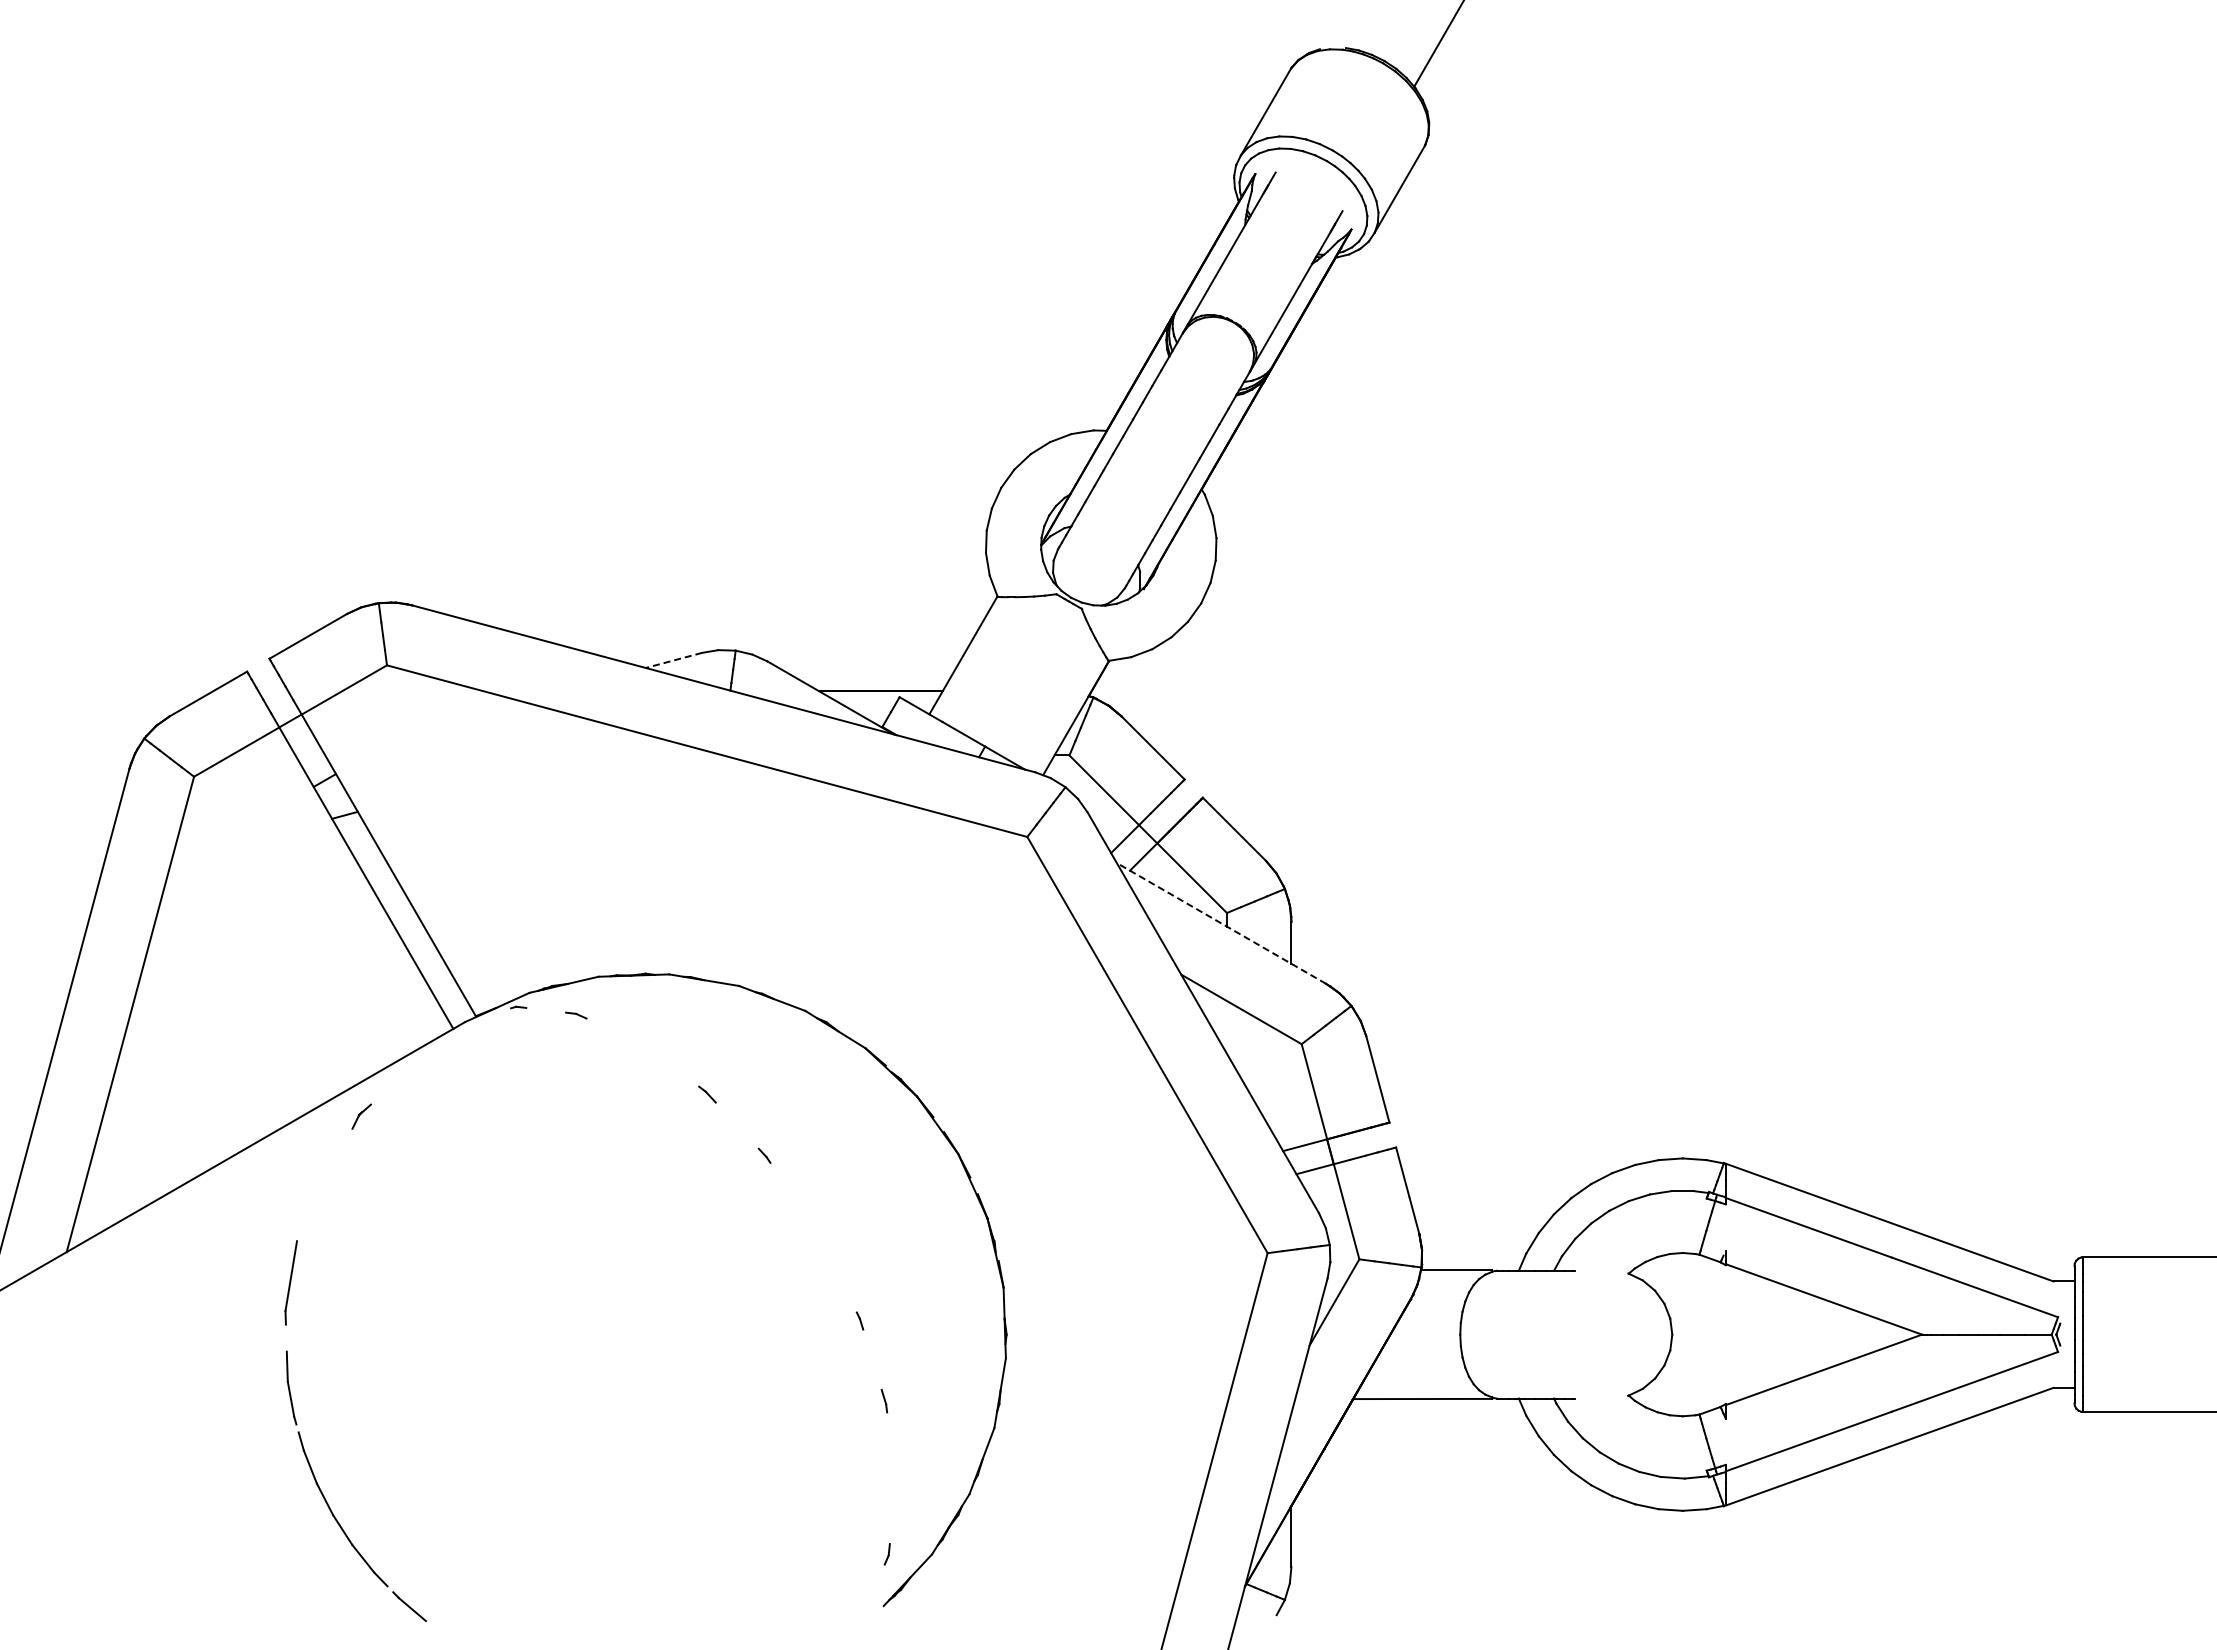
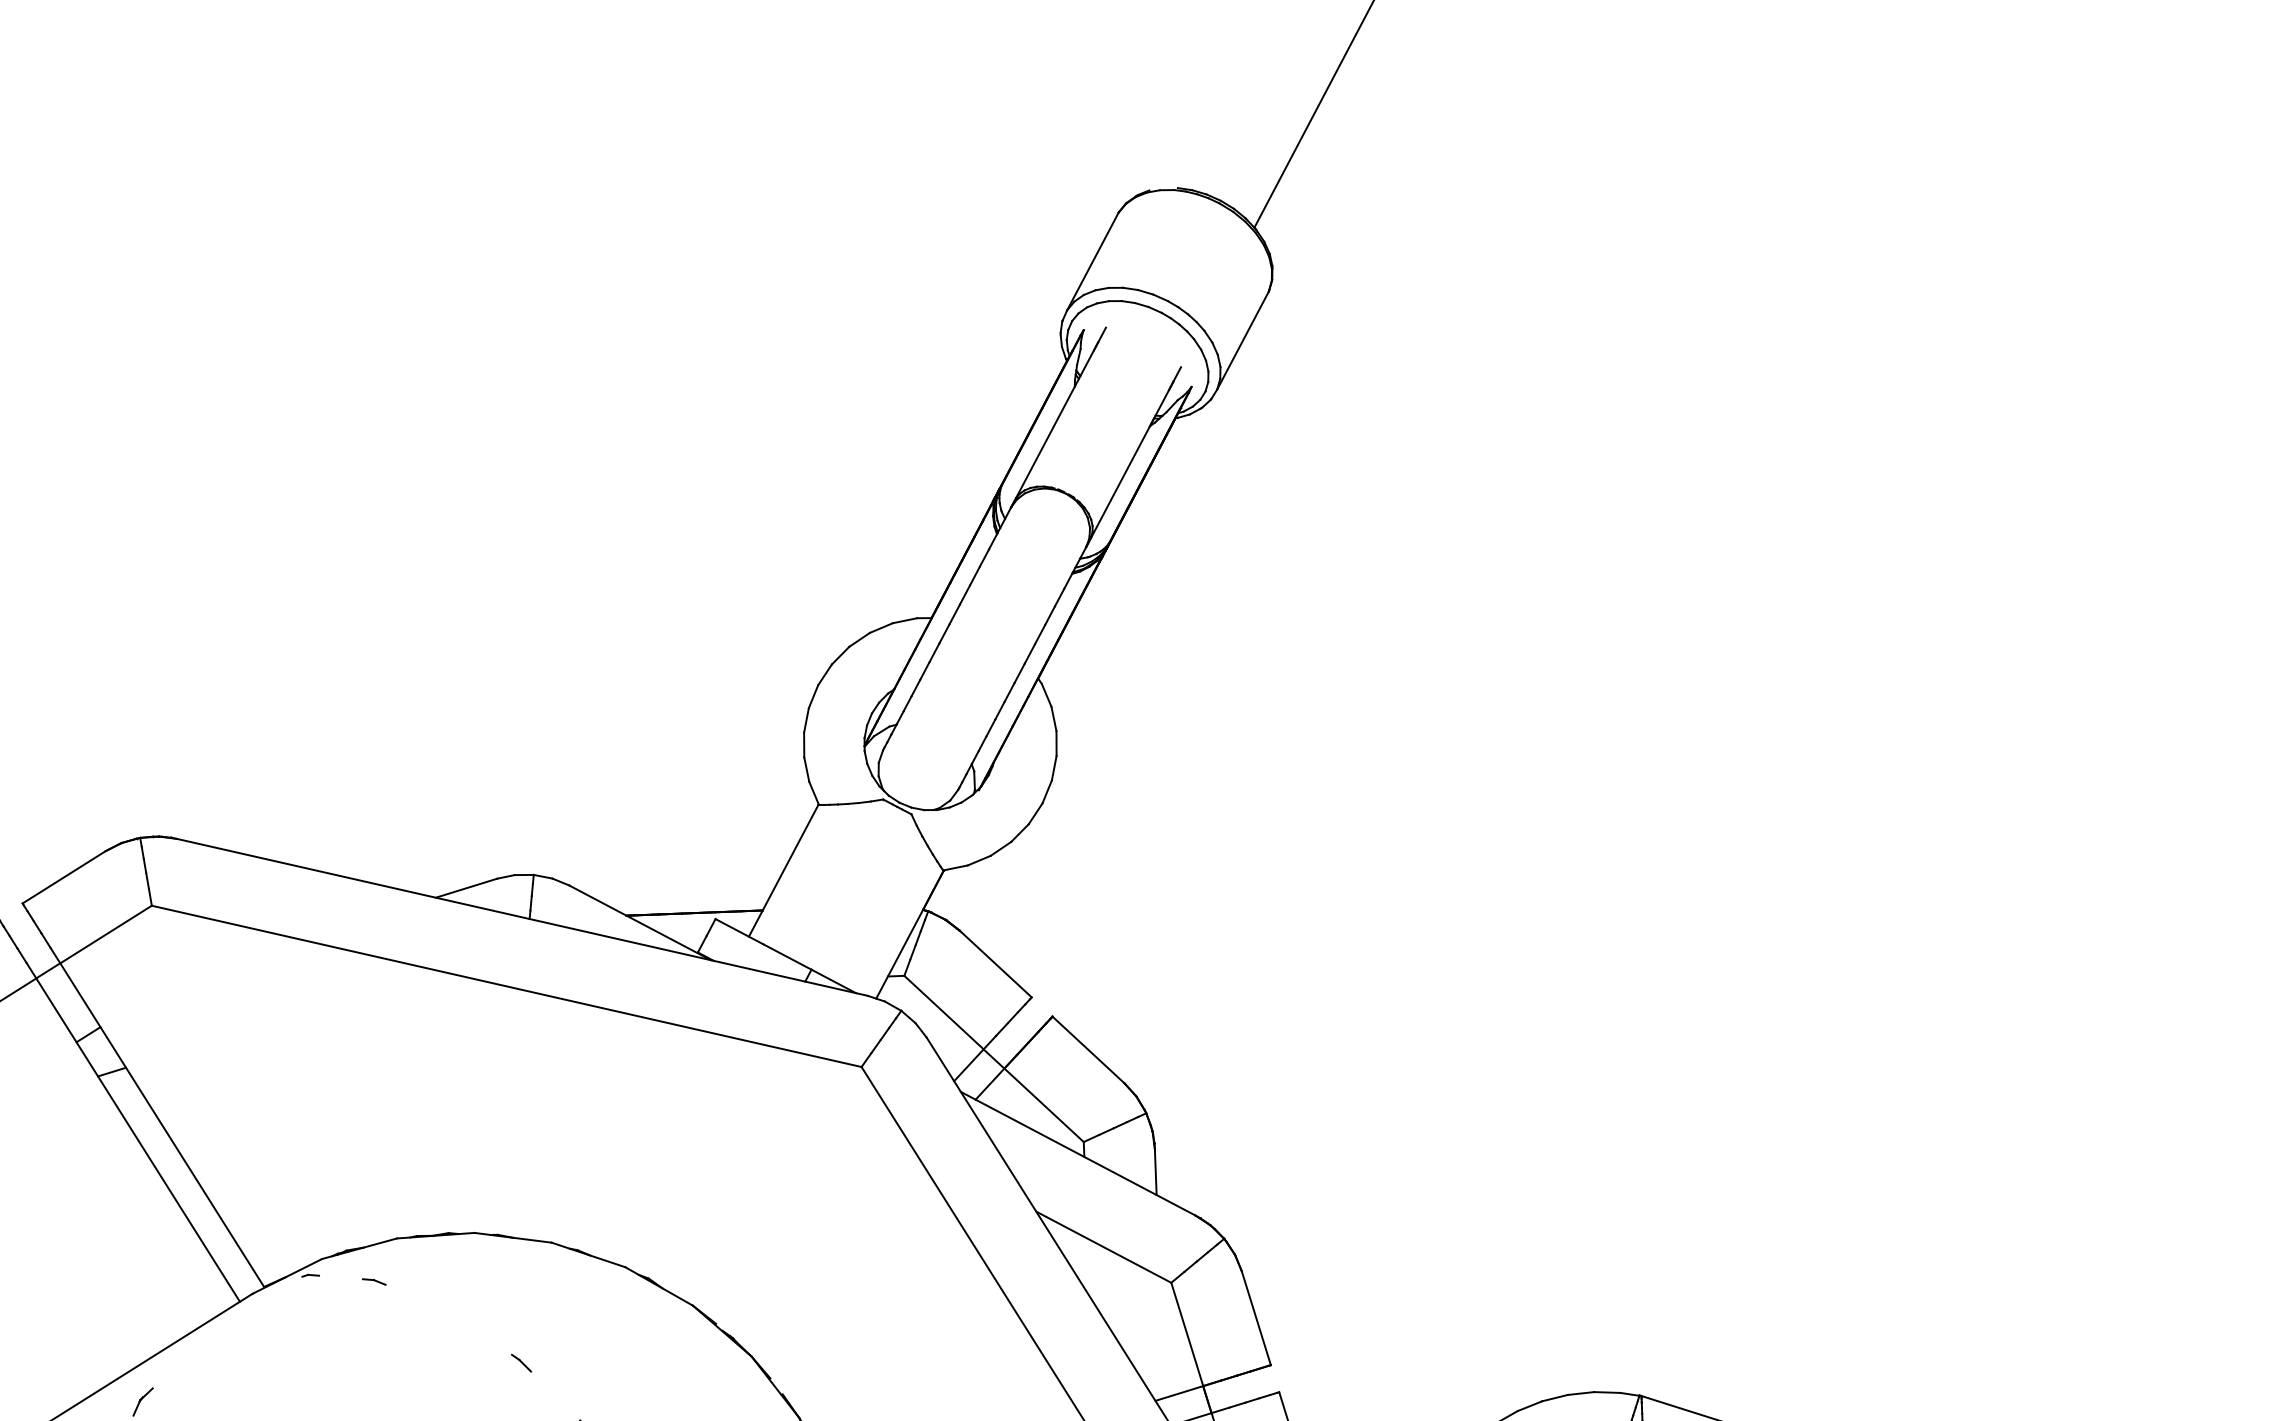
line: (673, 660) -> (465, 888), dashed -> solid
line: (1221, 923) -> (1078, 1153), dashed -> solid

